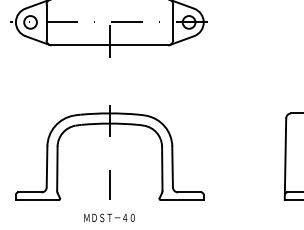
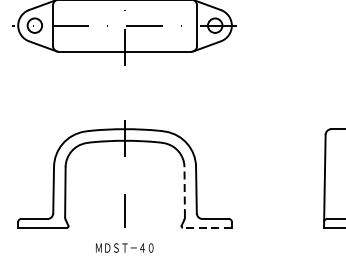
line: (162, 168) -> (184, 191), solid -> dashed
line: (181, 200) -> (206, 228), solid -> dashed

